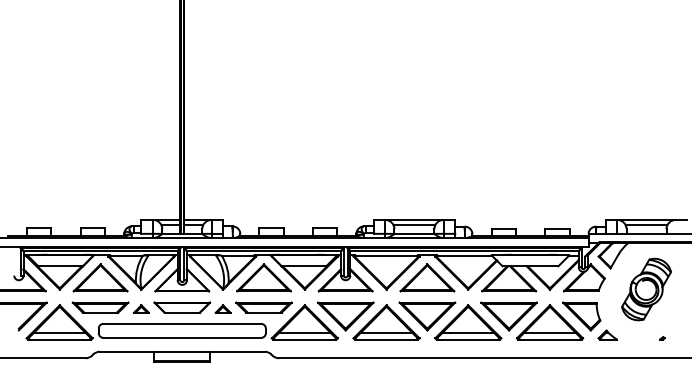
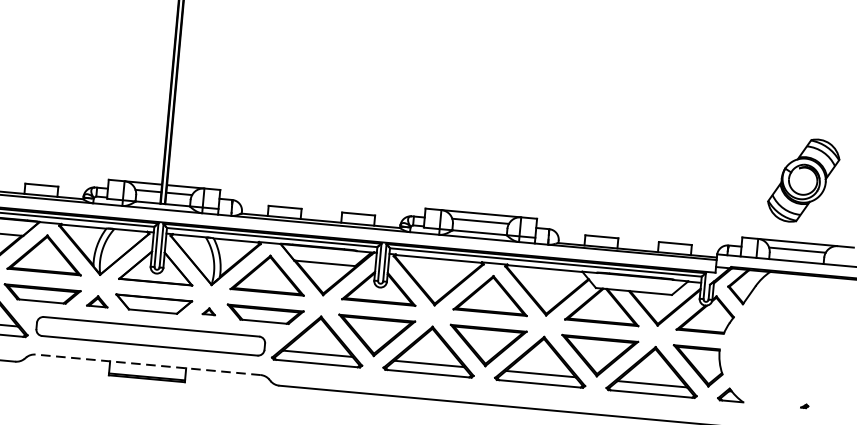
part: (646, 289) -> (803, 180), moved
part: (222, 308) -> (208, 310), size x0.6
line: (182, 351) -> (148, 364), solid -> dashed

